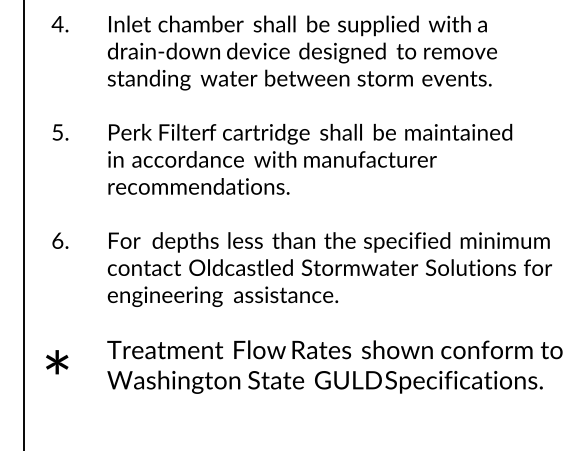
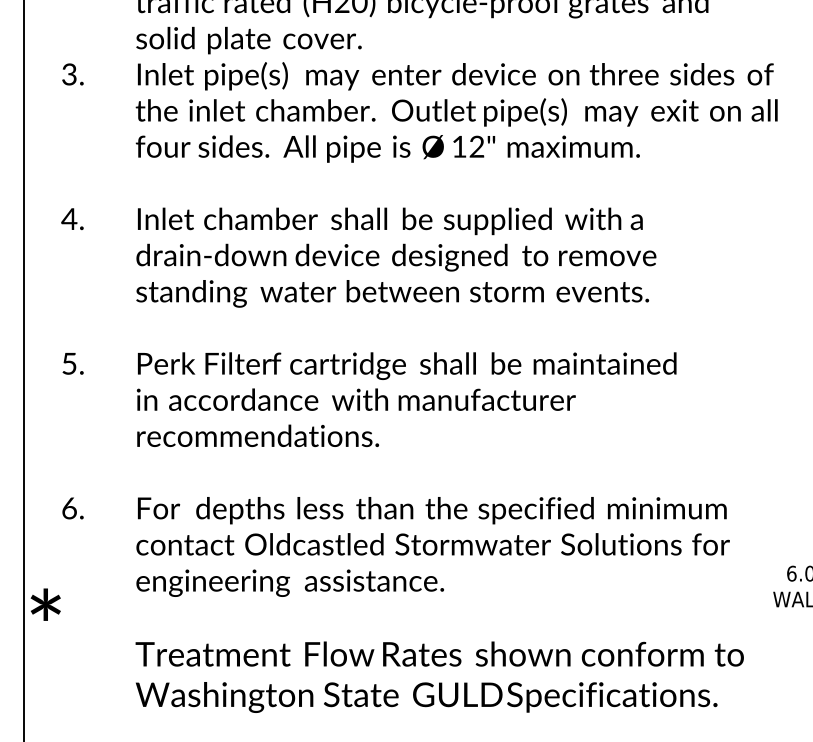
text: (56, 362) -> (45, 604), moved

